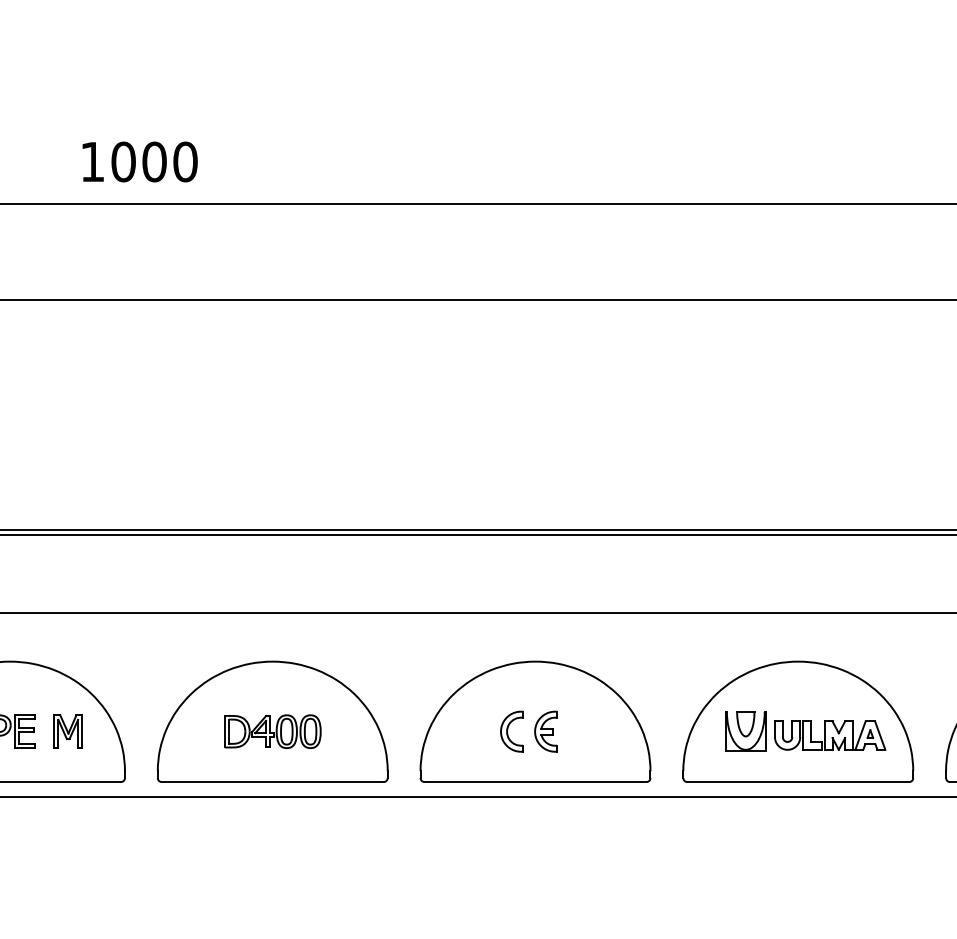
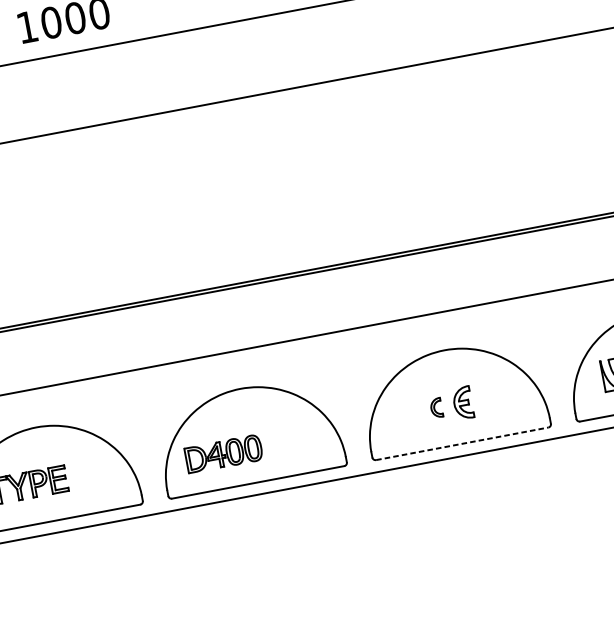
part: (67, 731) -> (91, 473), removed
part: (272, 731) -> (223, 453), moved
part: (511, 731) -> (436, 408), size x0.6
line: (535, 782) -> (462, 444), solid -> dashed

